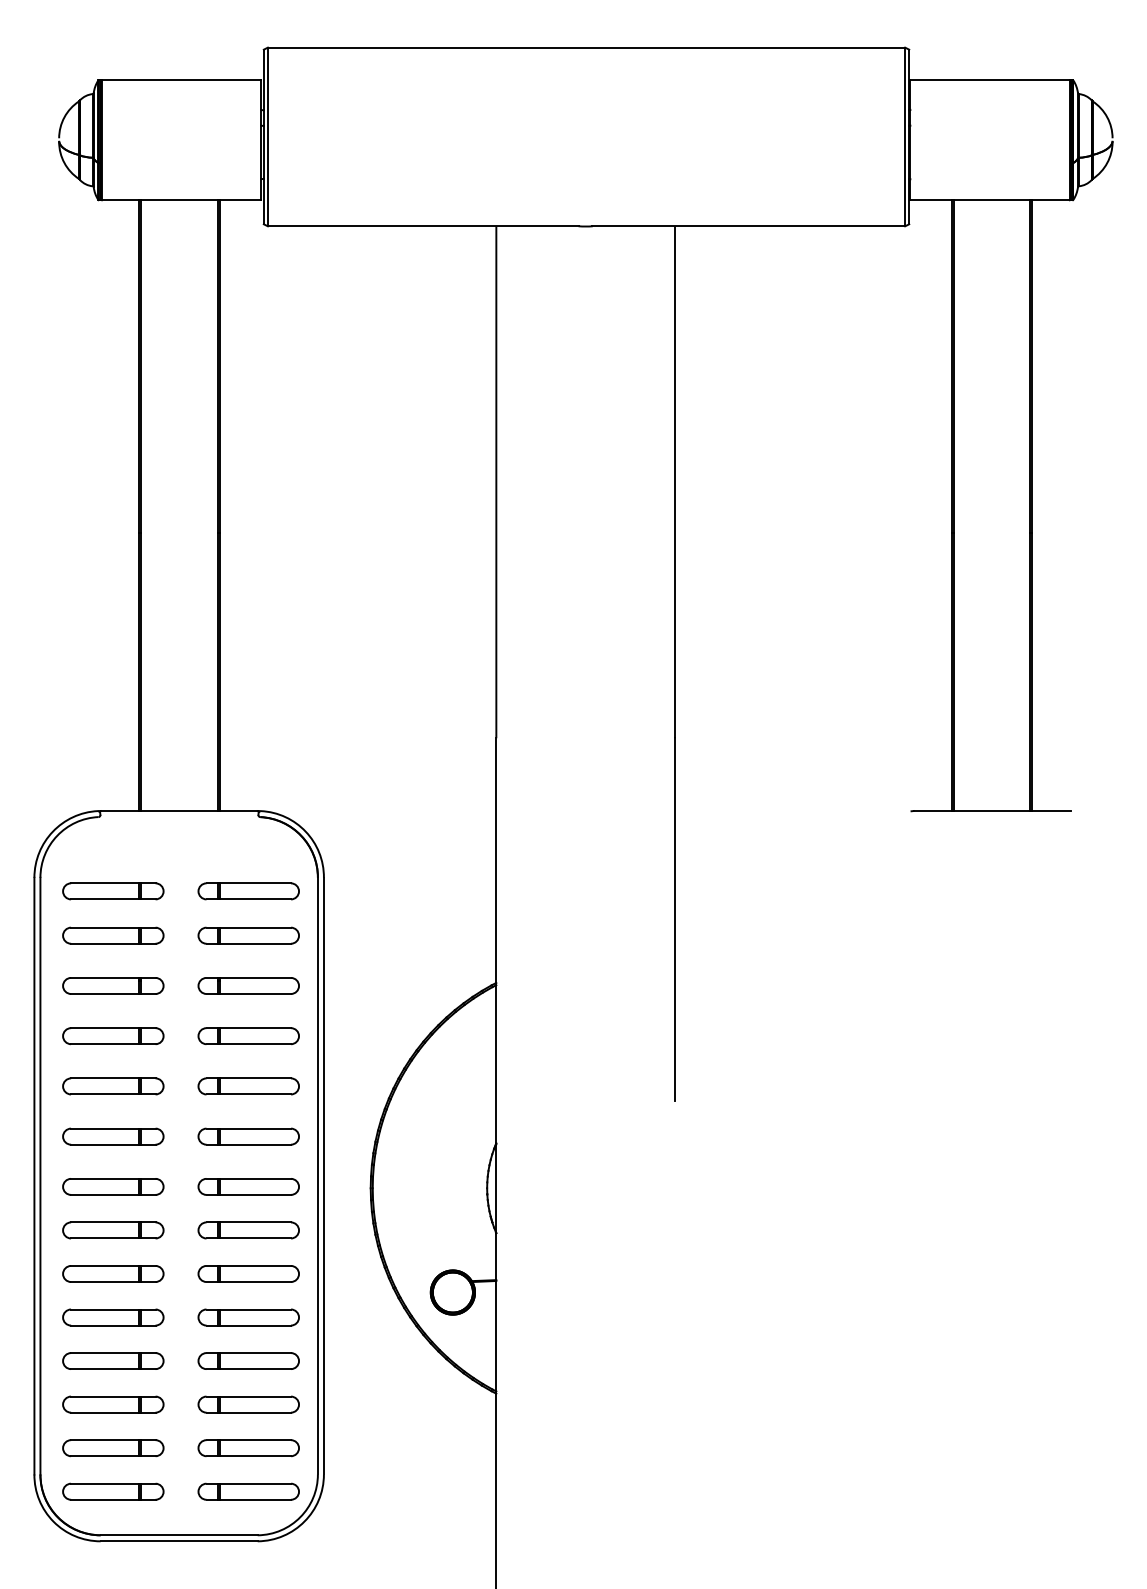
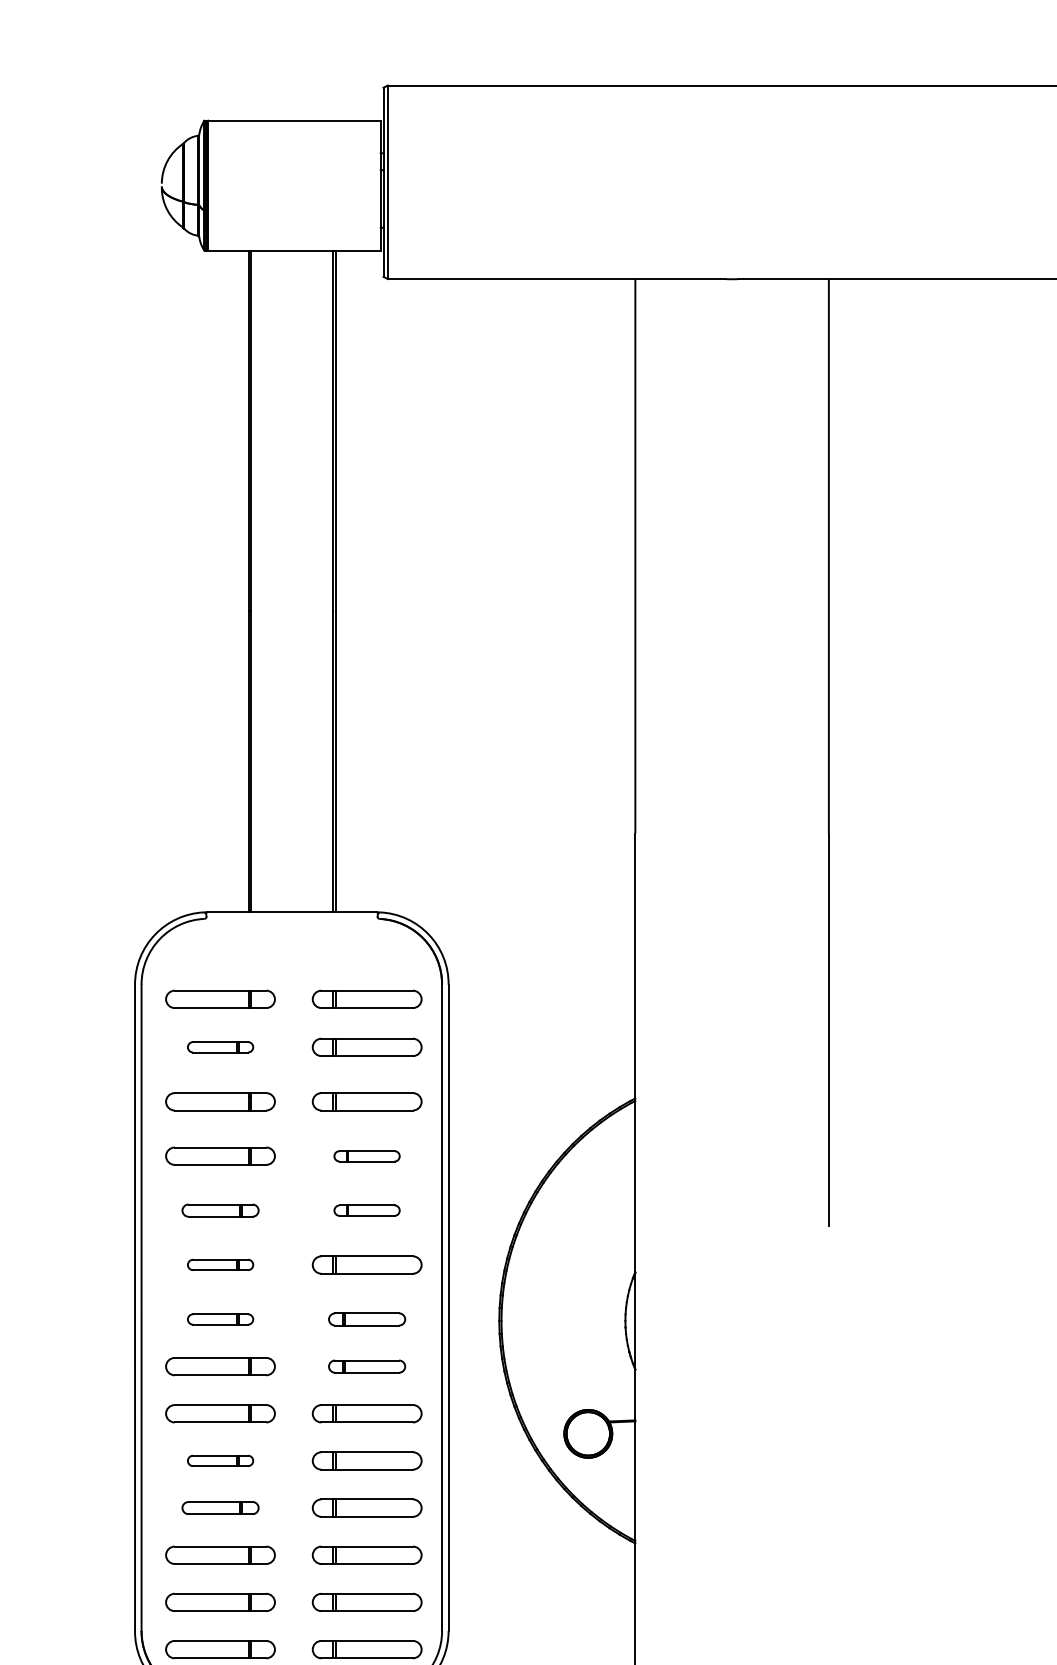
part: (113, 935) -> (220, 1047), size x0.6
part: (248, 1036) -> (366, 1156), size x0.6
part: (113, 1086) -> (220, 1210), size x0.7
part: (248, 1086) -> (366, 1210), size x0.6
part: (113, 1136) -> (220, 1264), size x0.6
part: (113, 1186) -> (220, 1319), size x0.6
part: (248, 1186) -> (366, 1319), size x0.7
part: (248, 1230) -> (366, 1366), size x0.7
part: (113, 1317) -> (220, 1460), size x0.6
part: (113, 1360) -> (220, 1507), size x0.7

